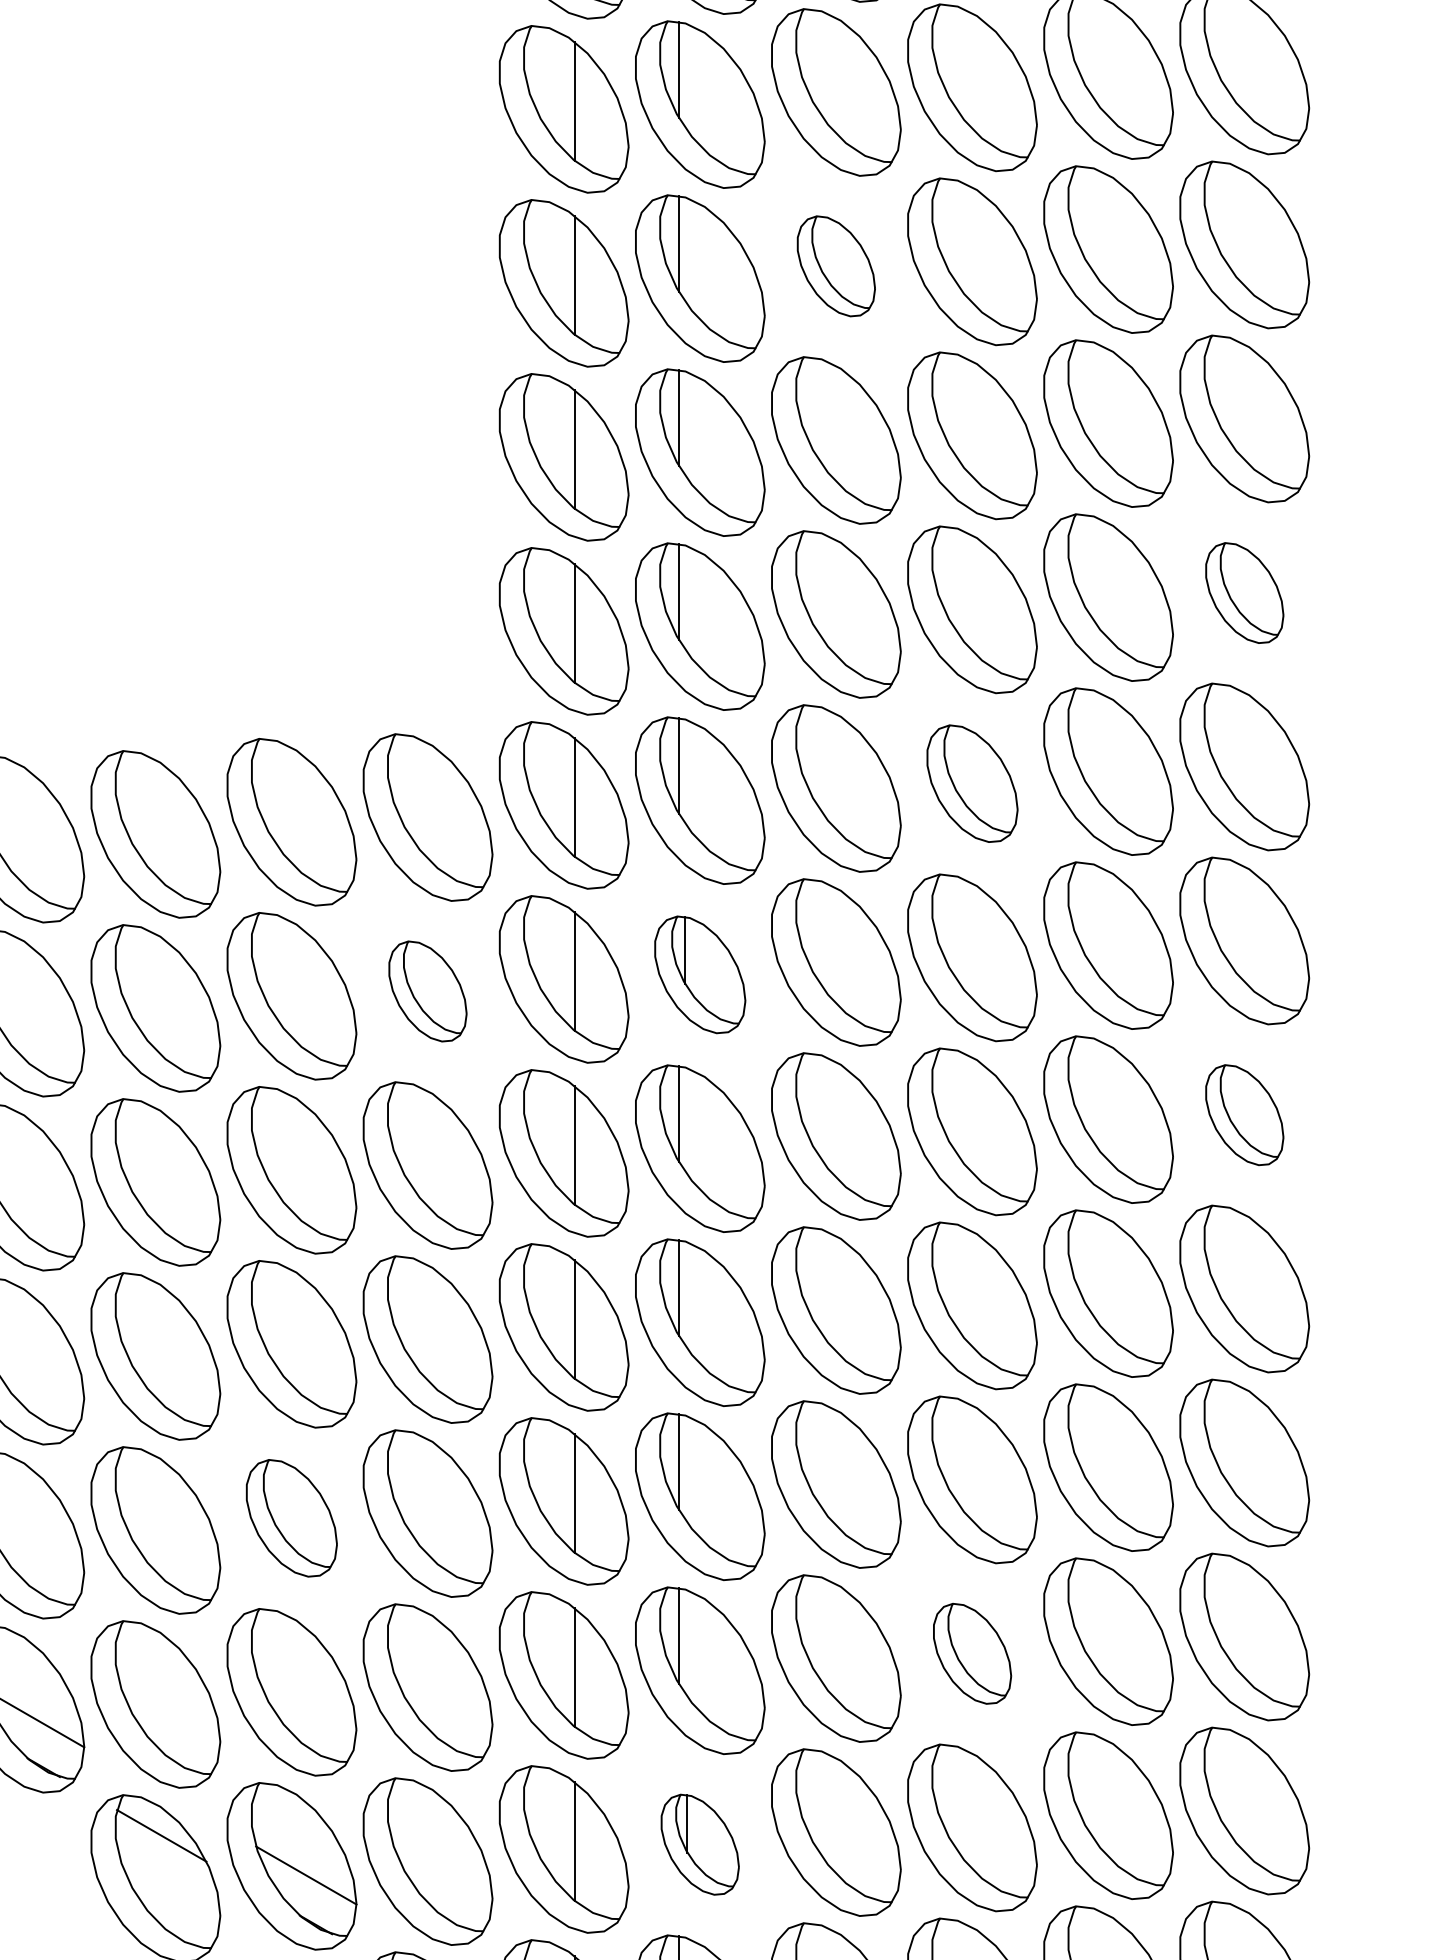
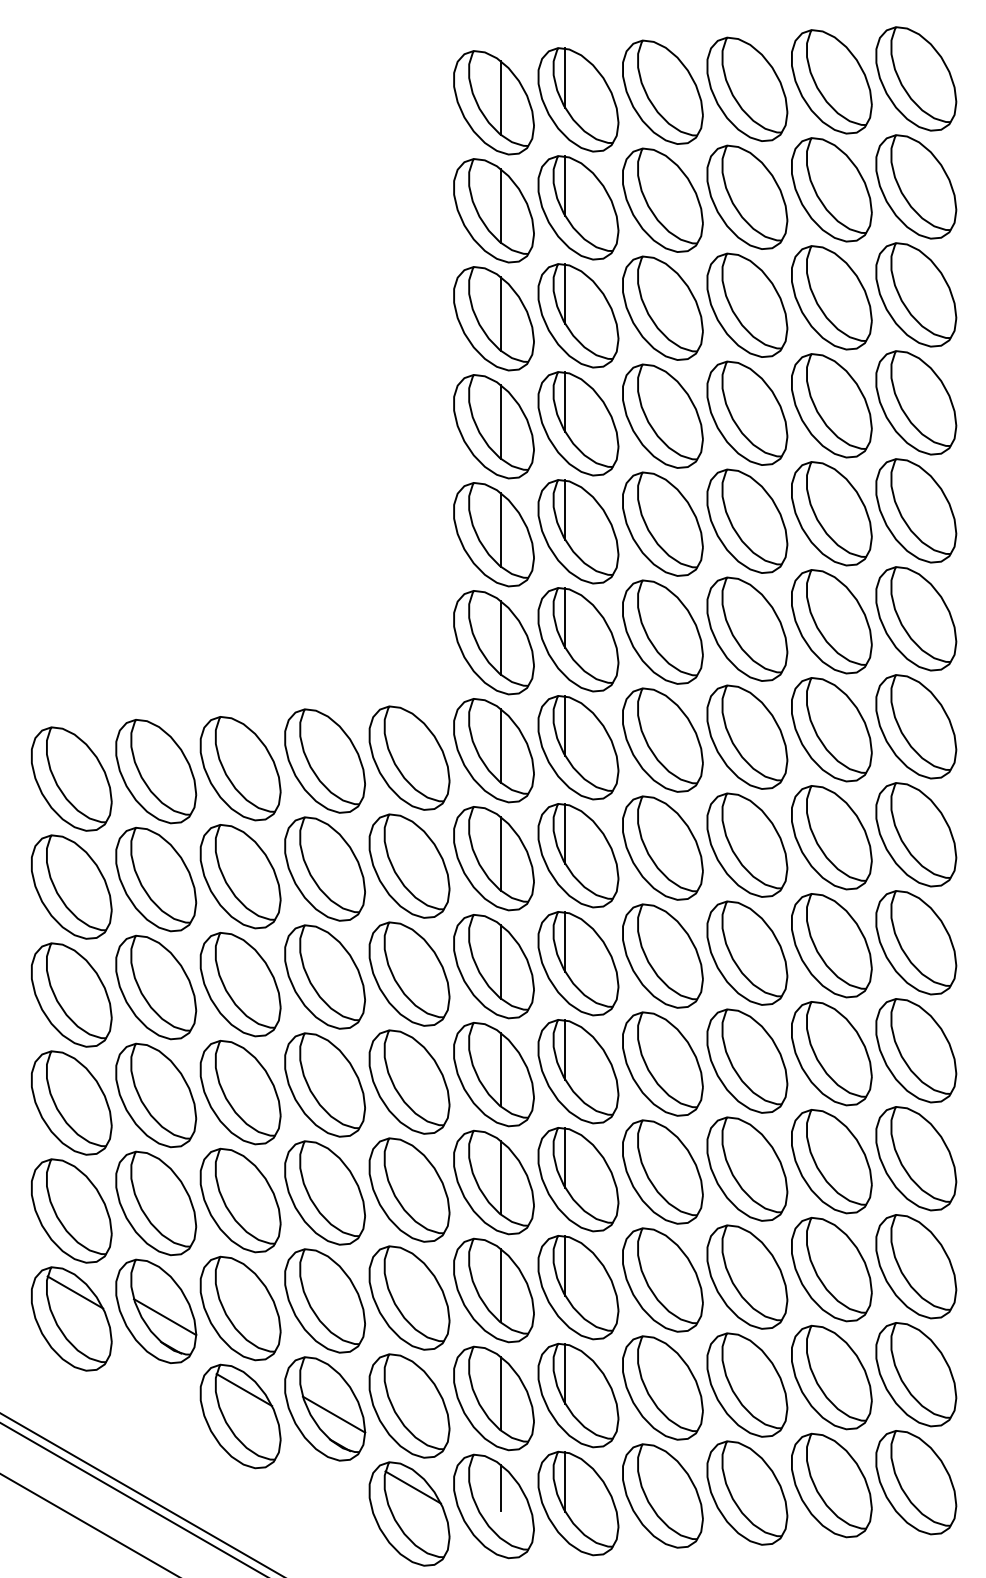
part: (835, 265) -> (662, 415), size x1.67
part: (1244, 592) -> (916, 618), size x1.67
part: (972, 782) -> (747, 736), size x1.43
part: (700, 974) -> (578, 855), size x1.43
part: (427, 990) -> (409, 865), size x1.67
part: (1244, 1114) -> (916, 942), size x1.67
part: (290, 1517) -> (324, 1192), size x1.43
part: (972, 1652) -> (747, 1276), size x1.67
part: (700, 1844) -> (578, 1395), size x1.67

